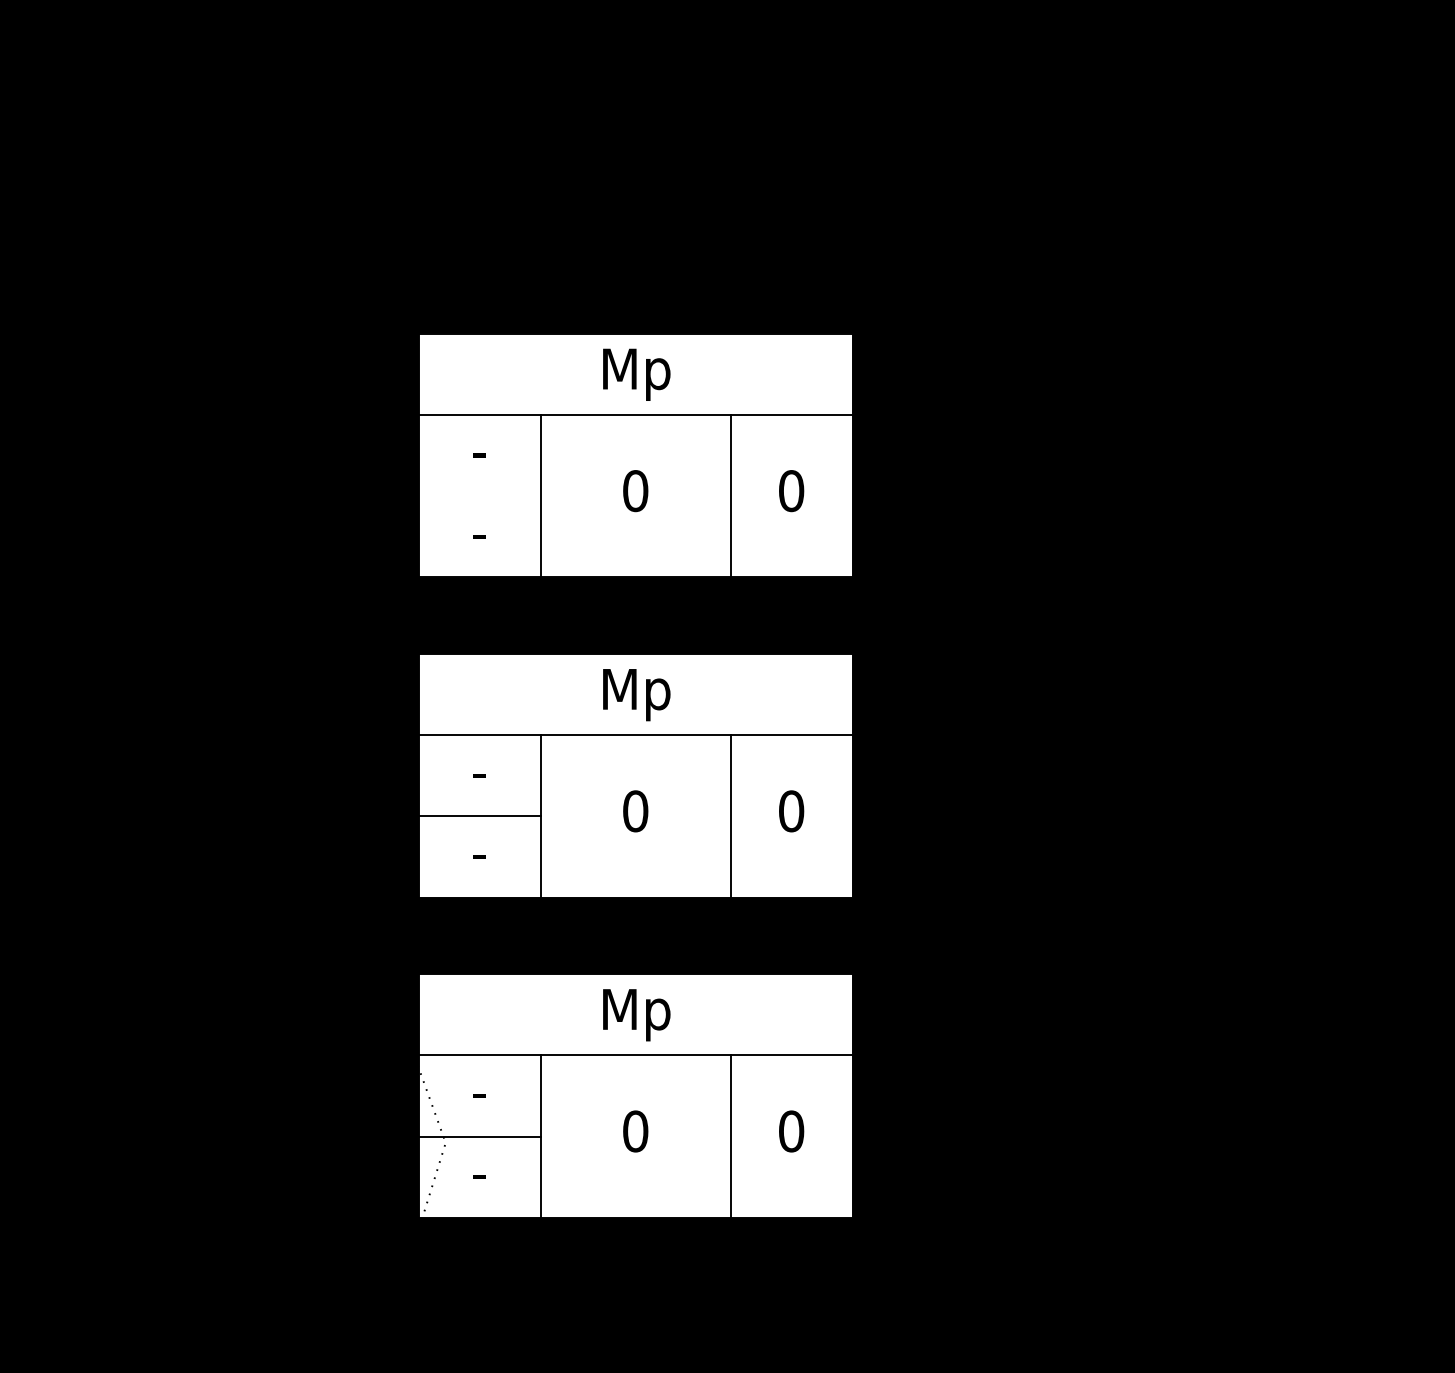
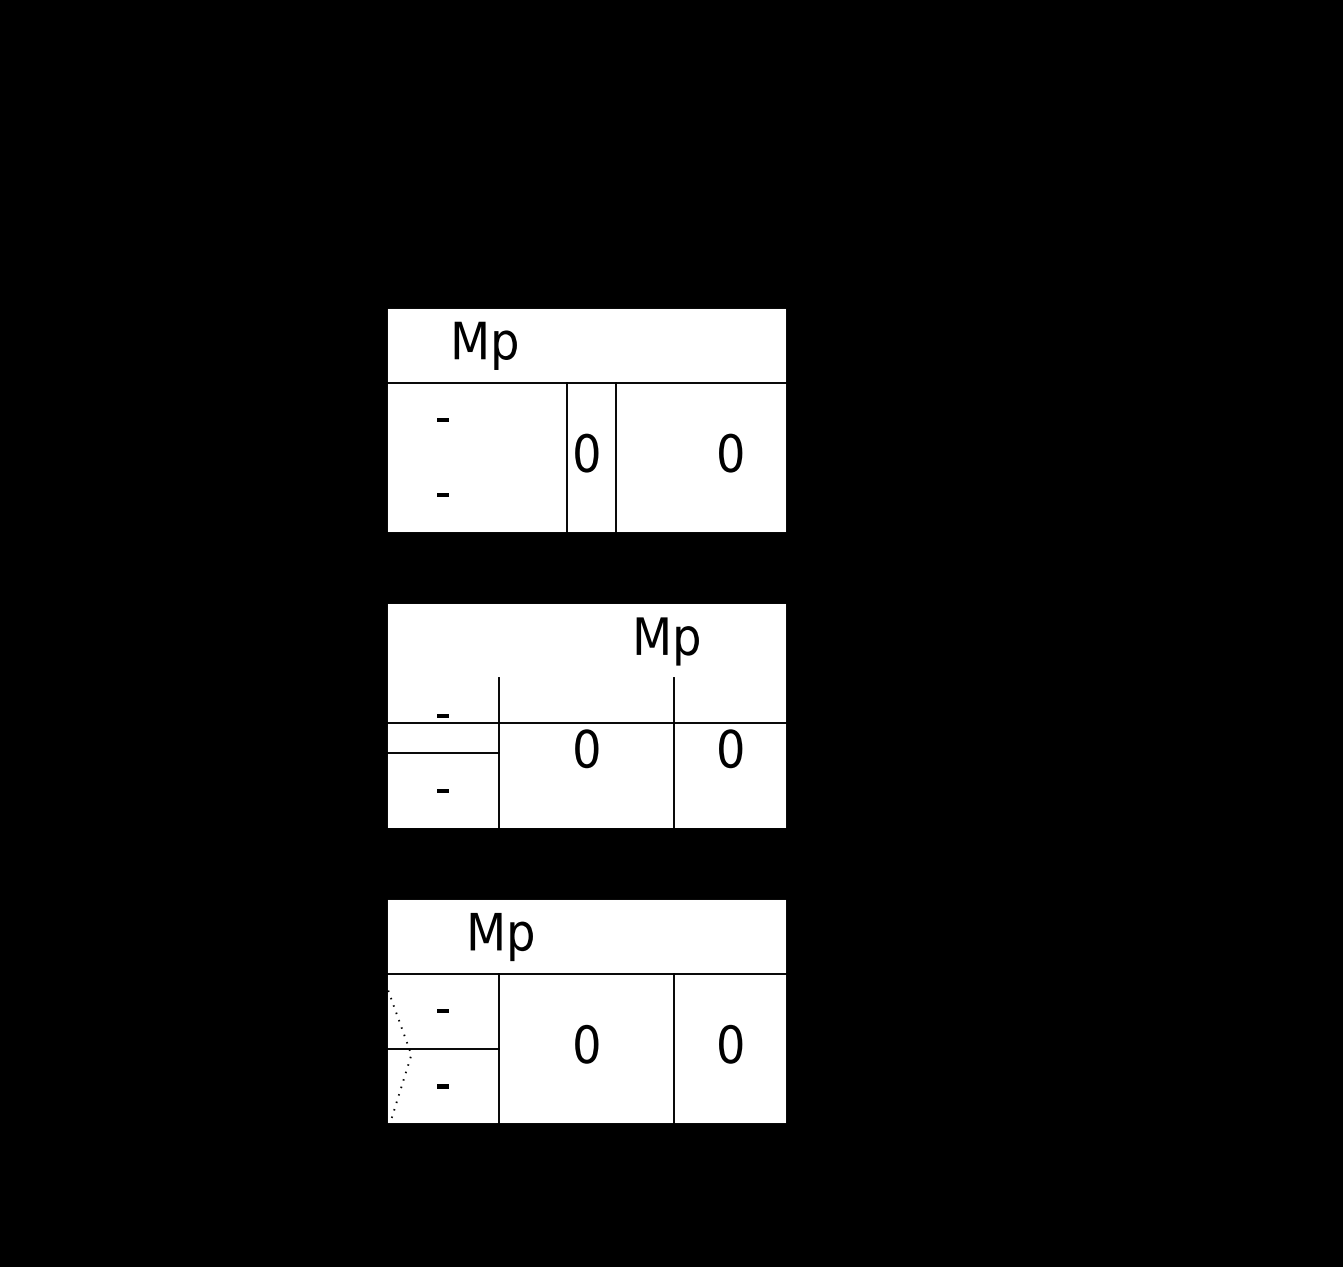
text: (636, 374) -> (485, 345), moved
line: (541, 495) -> (567, 457), moved
line: (730, 495) -> (616, 457), moved
text: (636, 695) -> (667, 641), moved
line: (635, 735) -> (586, 723), moved
text: (636, 1015) -> (501, 937), moved

